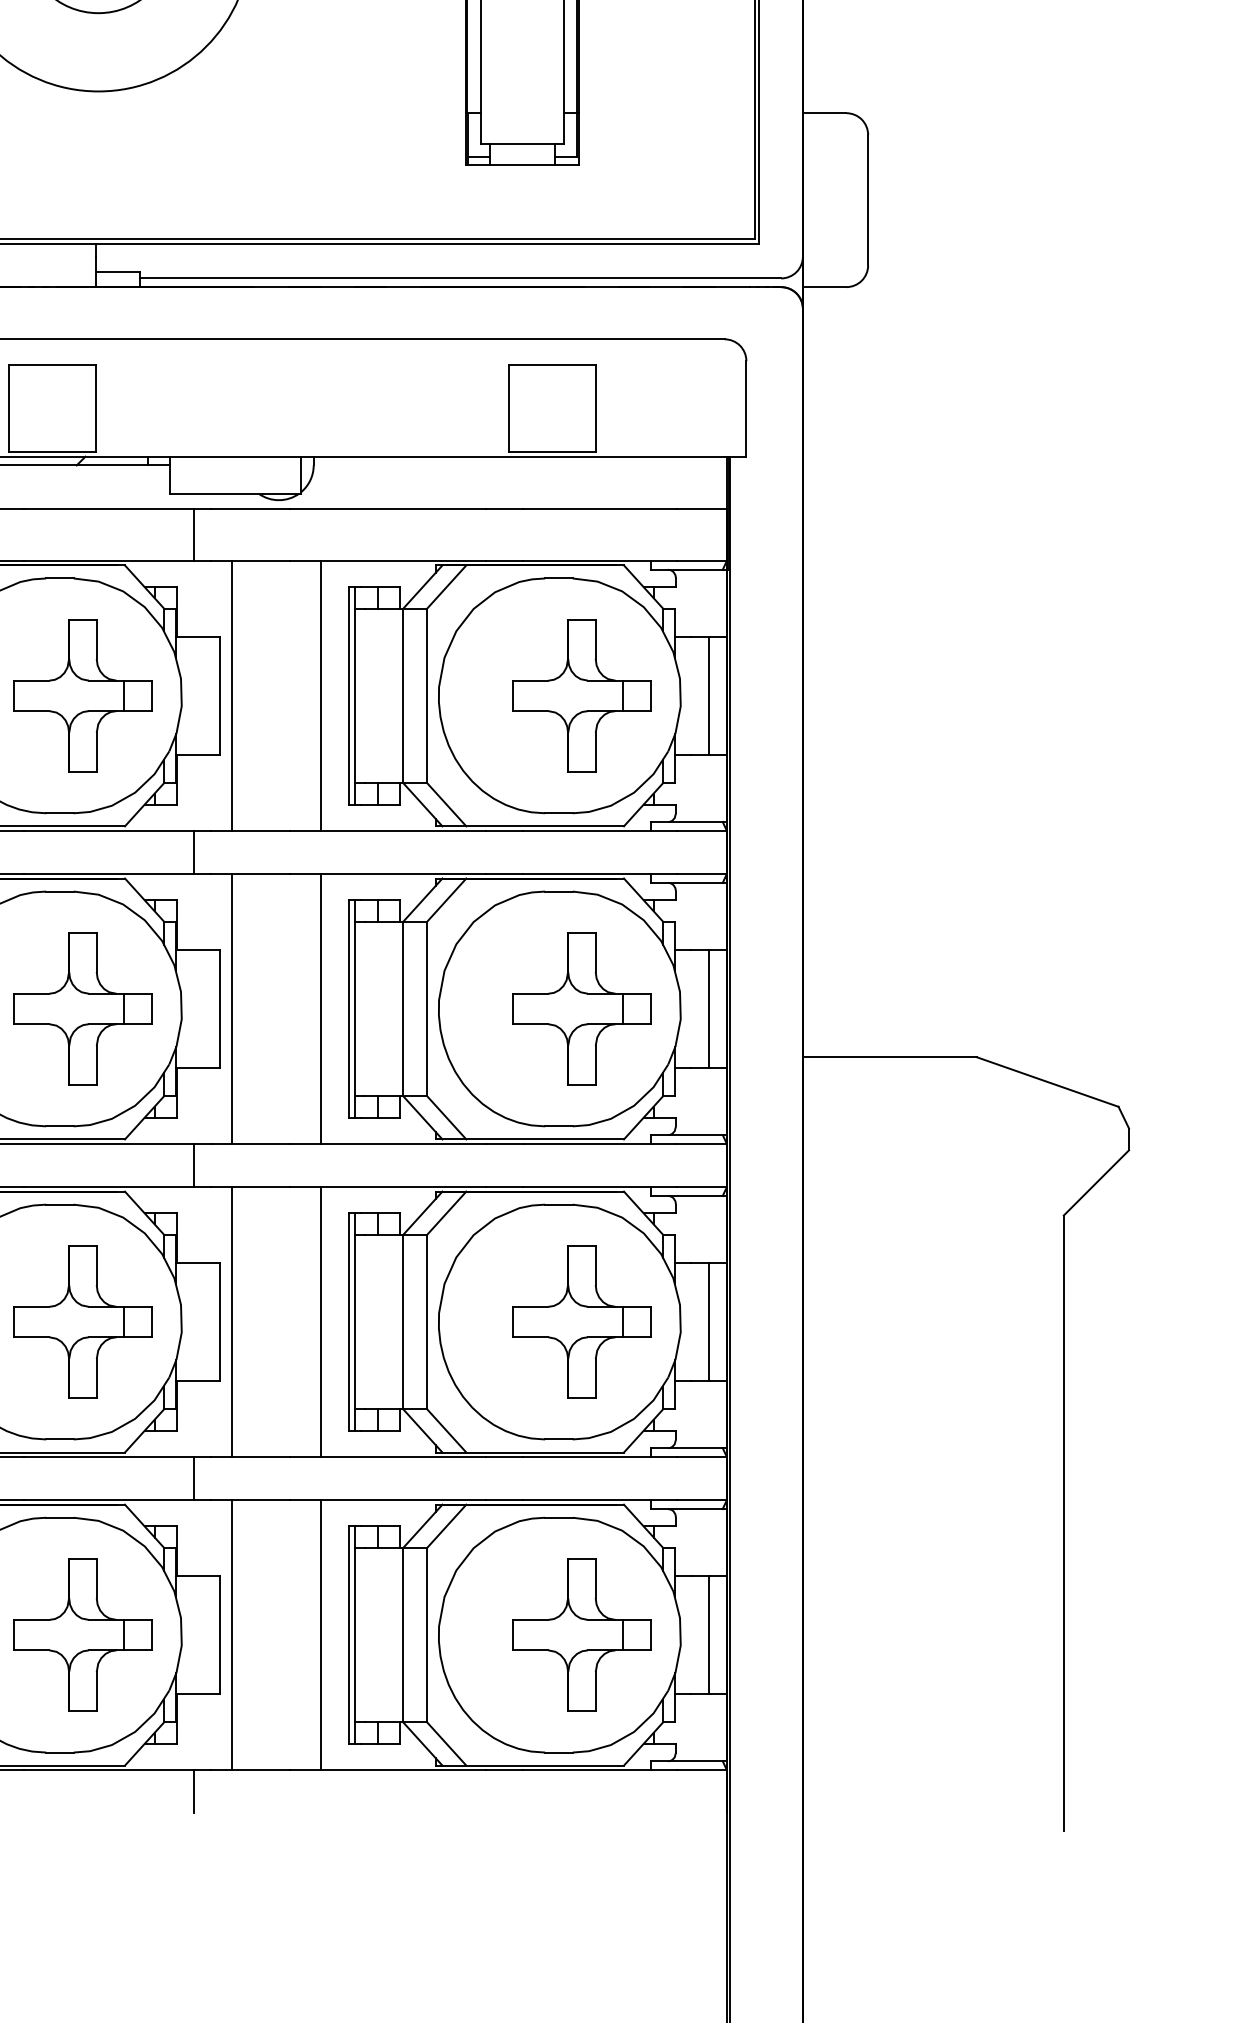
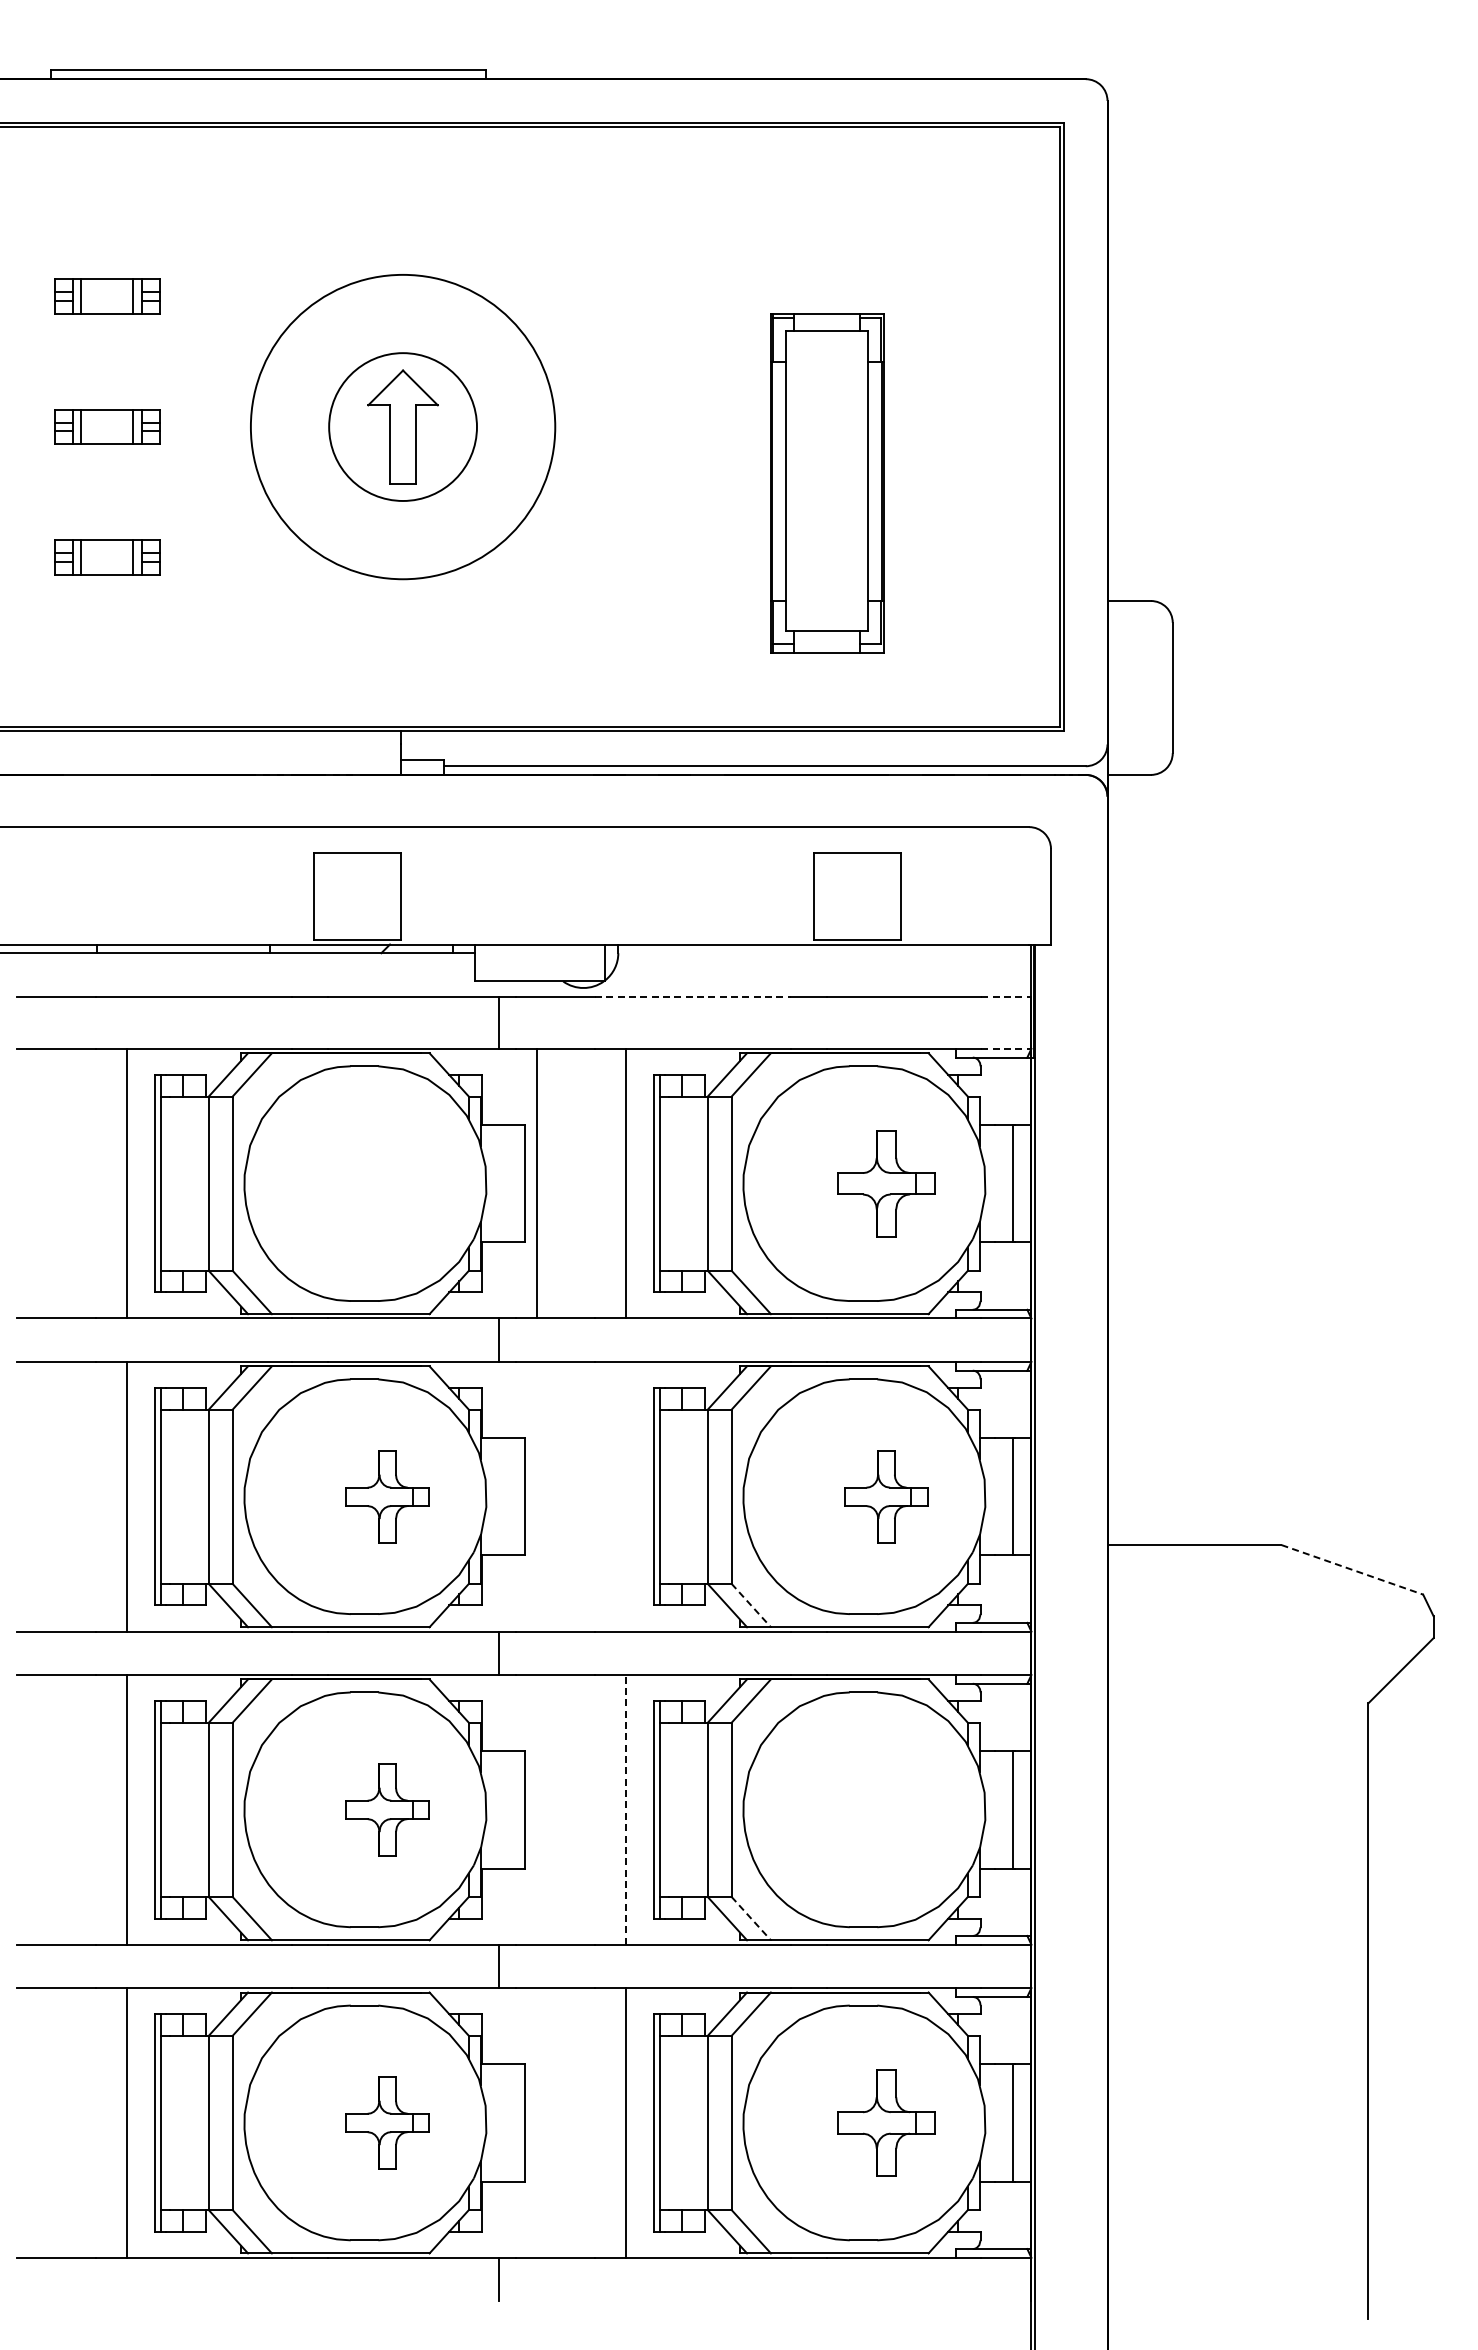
line: (387, 508) -> (692, 996), solid -> dashed
line: (701, 508) -> (1006, 996), solid -> dashed
line: (701, 560) -> (1006, 1048), solid -> dashed
part: (82, 695) -> (387, 1183), removed
part: (581, 695) -> (886, 1183), size x0.7
part: (82, 1008) -> (387, 1496), size x0.6
line: (231, 1008) -> (536, 1496), removed
line: (320, 1008) -> (625, 1496), removed
part: (581, 1008) -> (886, 1496), size x0.6
line: (1047, 1082) -> (1352, 1570), solid -> dashed
line: (446, 1117) -> (751, 1605), solid -> dashed
part: (82, 1321) -> (387, 1809), size x0.6
line: (231, 1321) -> (536, 1809), removed
line: (320, 1321) -> (625, 1809), solid -> dashed
part: (581, 1321) -> (886, 1809), removed
line: (446, 1430) -> (751, 1918), solid -> dashed
part: (82, 1634) -> (387, 2122), size x0.6
line: (231, 1634) -> (536, 2122), removed
part: (581, 1634) -> (886, 2122), size x0.7

